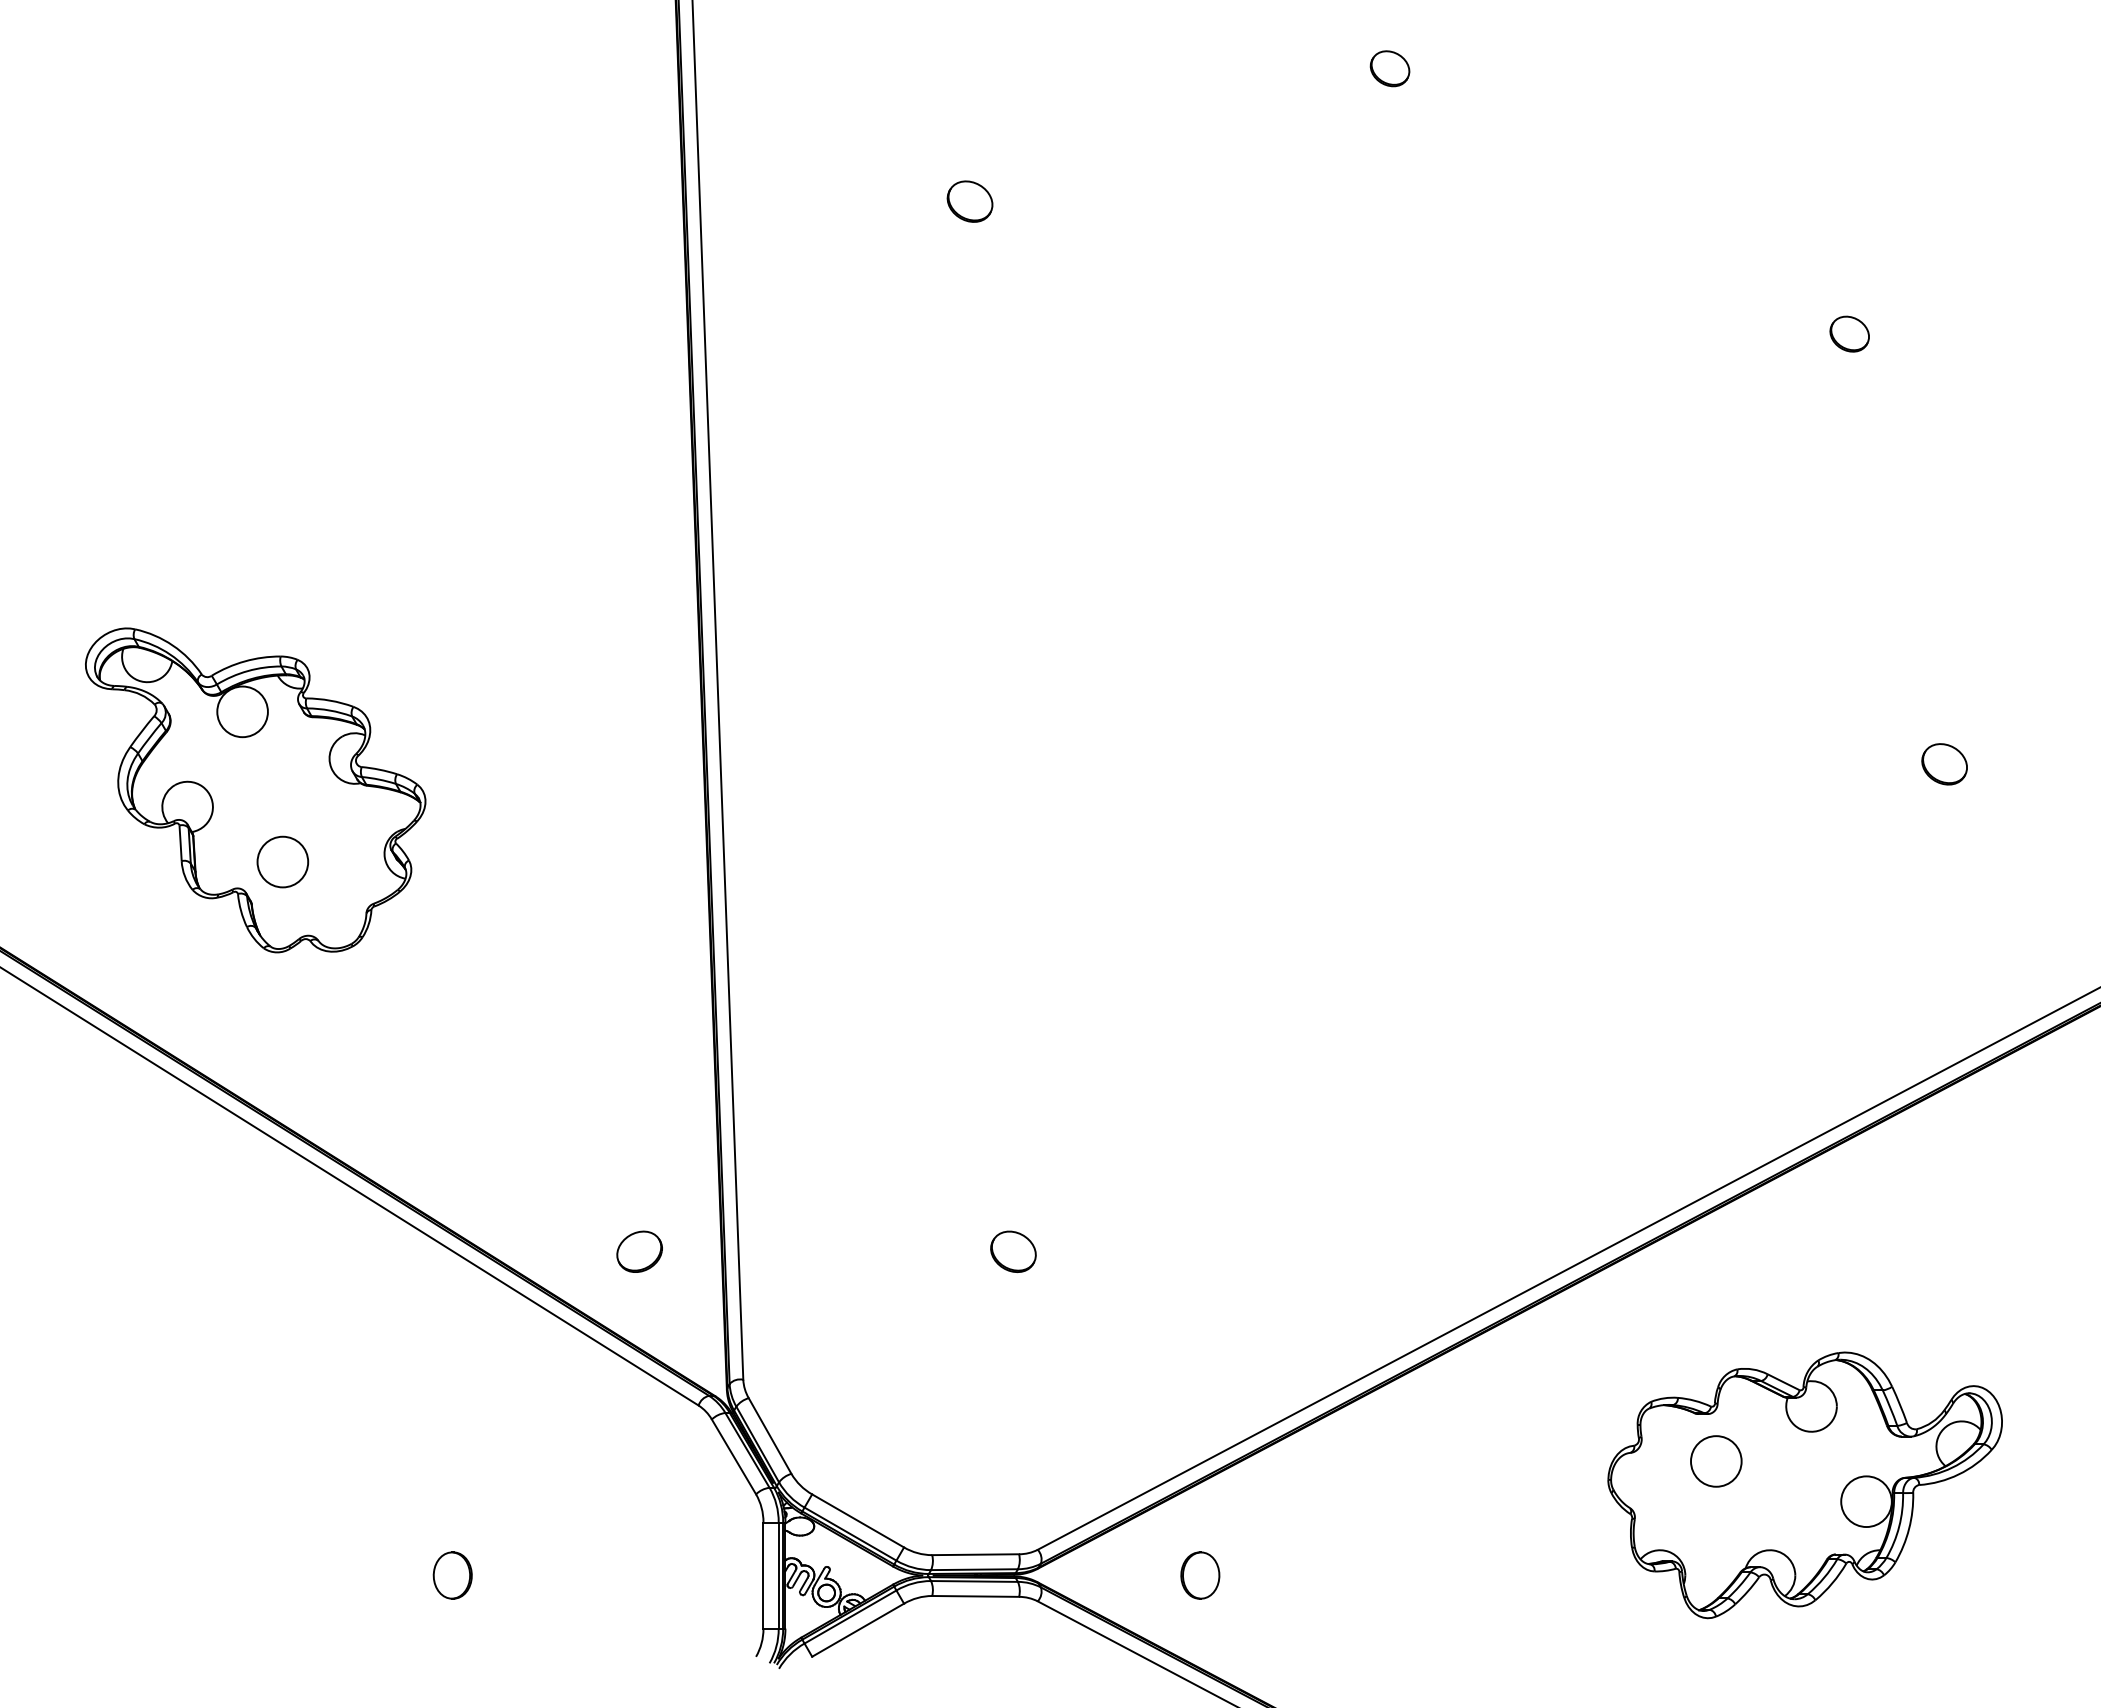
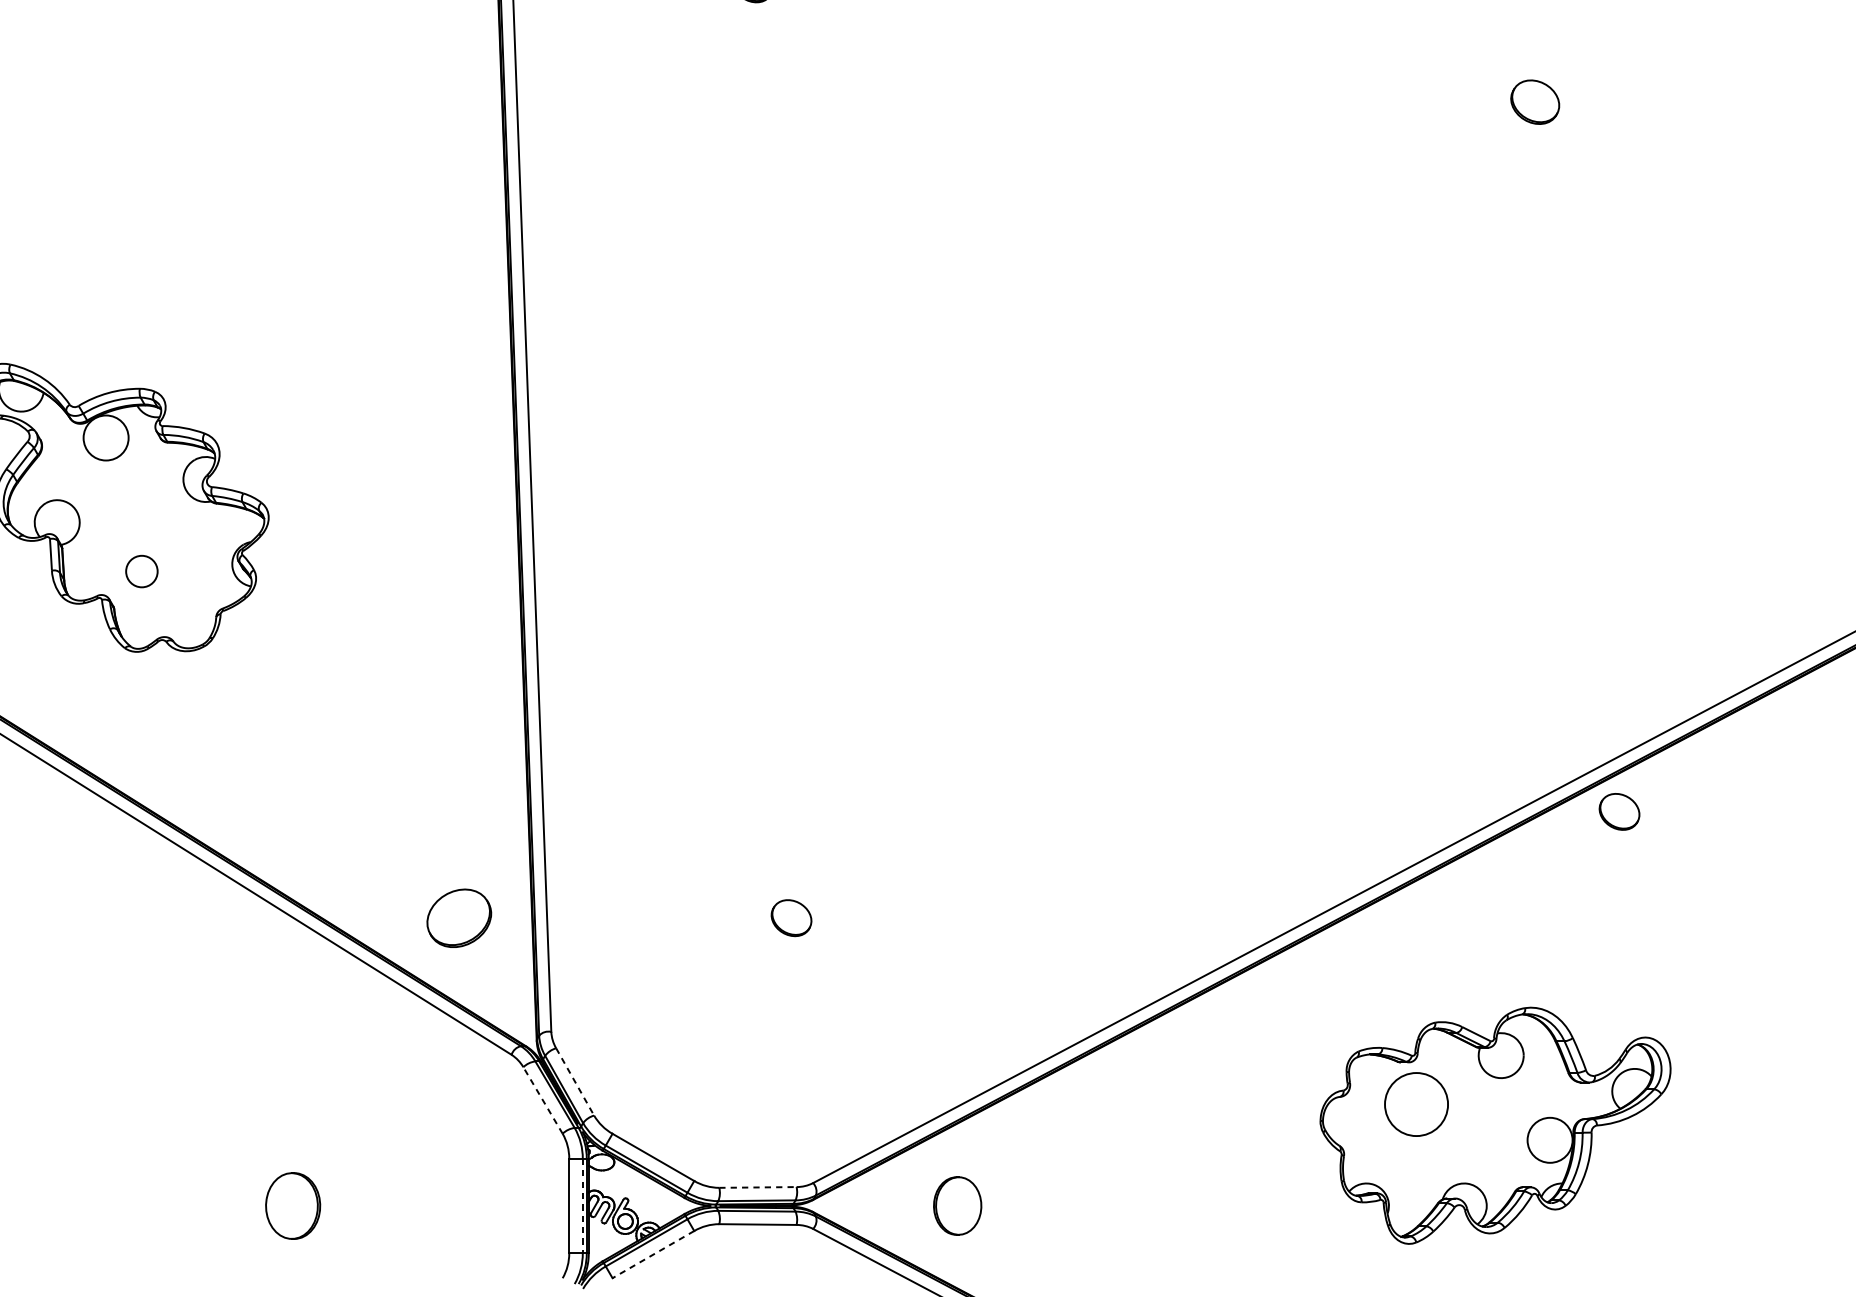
part: (1849, 333) -> (1534, 101), size x1.4
part: (1944, 764) -> (1619, 812), moved
circle: (282, 861) -> (141, 571), size x0.7
part: (639, 1251) -> (459, 917), size x1.6
line: (770, 1436) -> (575, 1082), solid -> dashed
line: (733, 1456) -> (542, 1100), solid -> dashed
circle: (1716, 1461) -> (1416, 1104), size x1.4
line: (976, 1554) -> (758, 1187), solid -> dashed
part: (452, 1575) -> (292, 1205), size x1.6
part: (1200, 1575) -> (957, 1205), size x1.4
line: (778, 1576) -> (582, 1206), solid -> dashed
line: (857, 1630) -> (652, 1254), solid -> dashed

